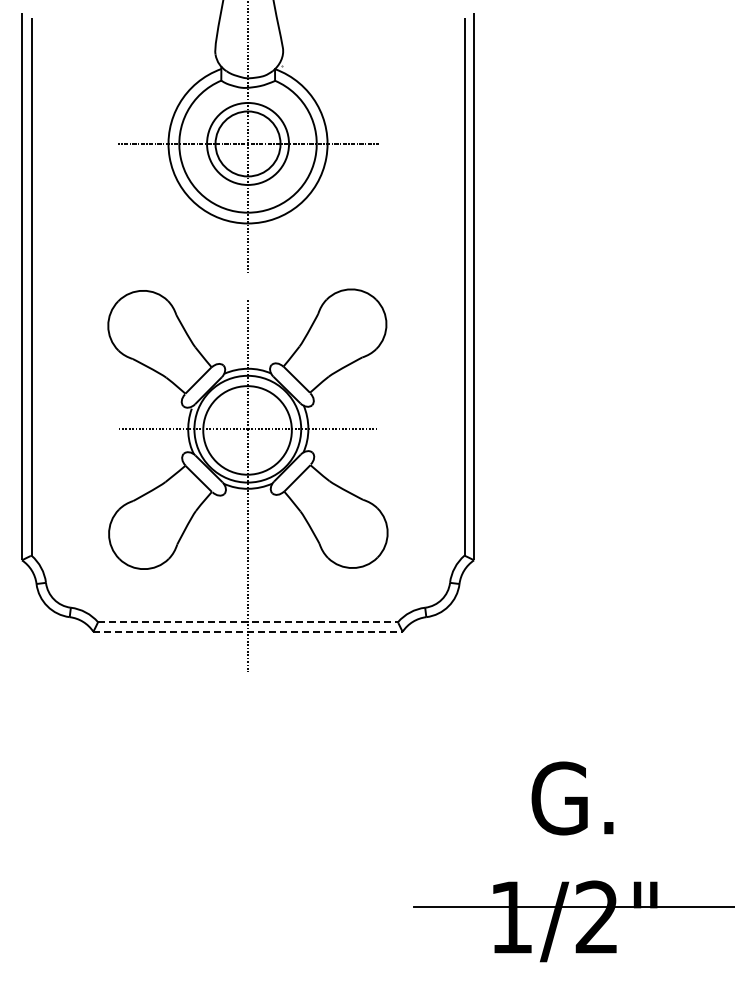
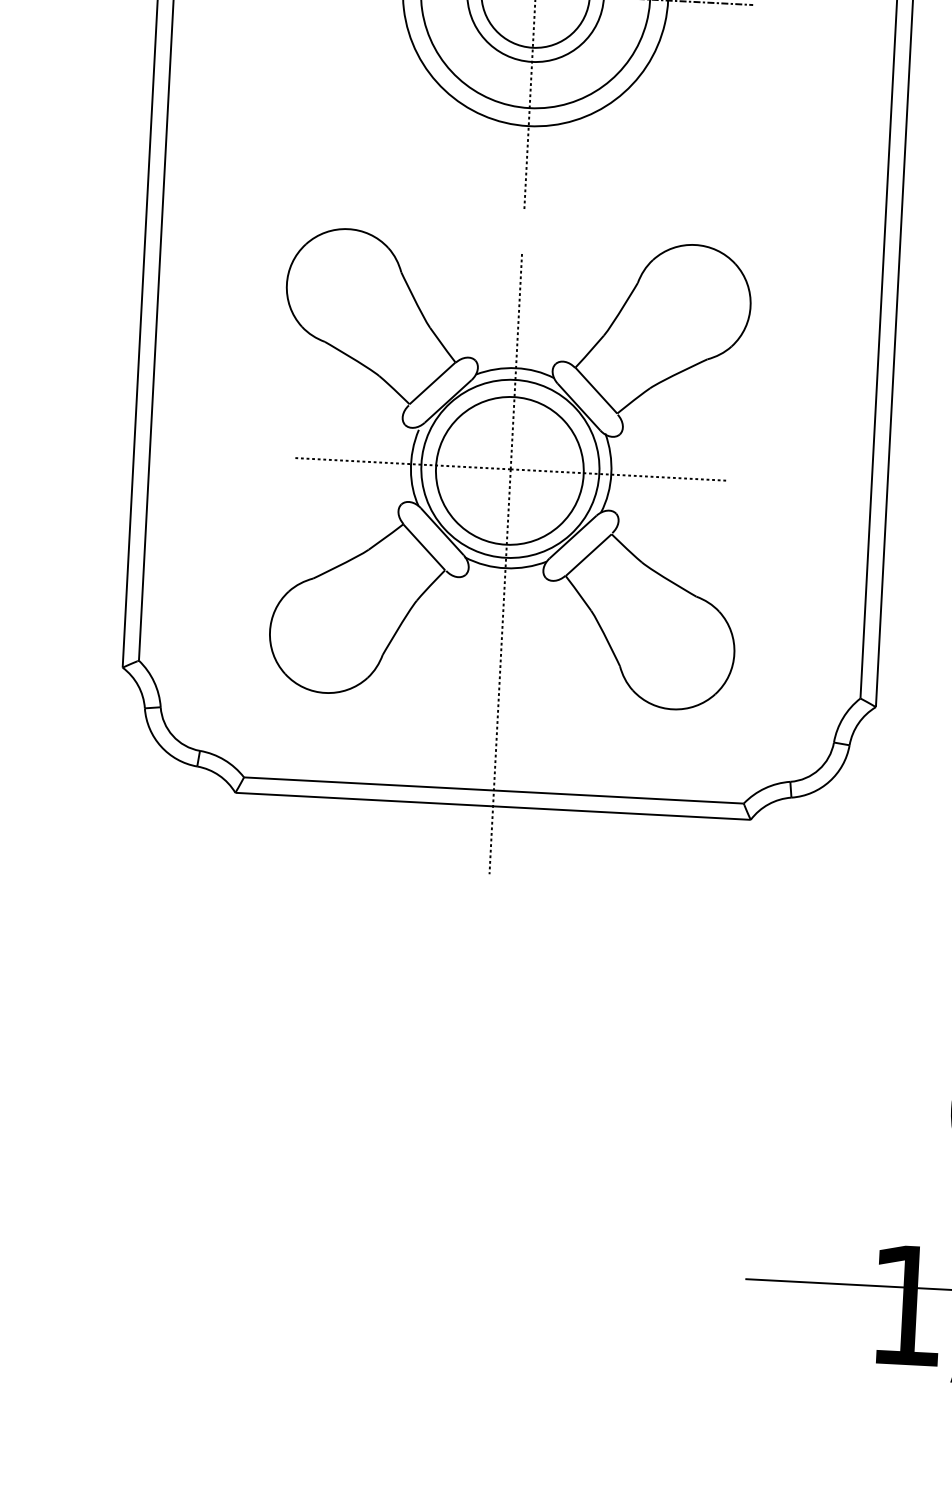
line: (248, 622) -> (494, 791), dashed -> solid
line: (248, 631) -> (493, 806), dashed -> solid

